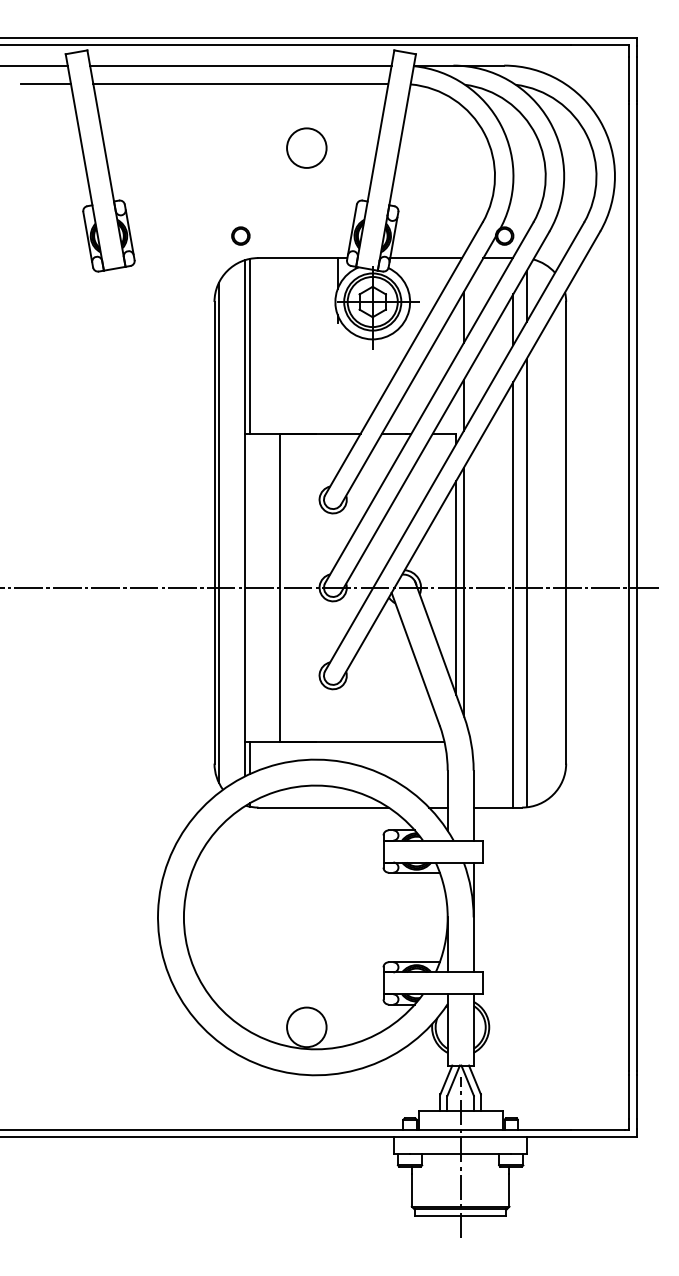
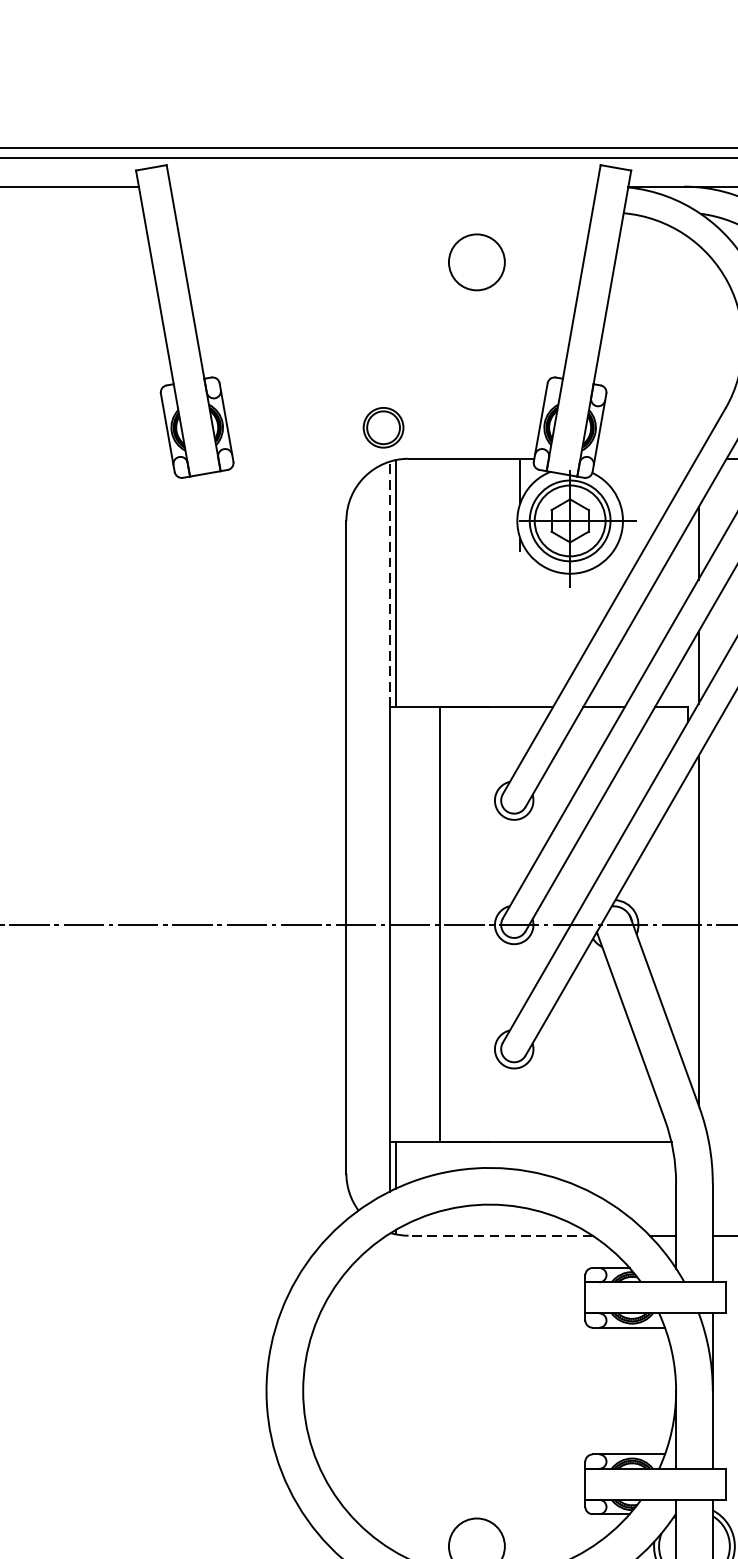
line: (240, 65) -> (383, 186), removed
line: (45, 84) -> (107, 213), removed
line: (240, 84) -> (383, 213), removed
circle: (306, 147) -> (476, 261), moved
circle: (240, 235) -> (383, 426), size x1.6
line: (426, 258) -> (646, 459), removed
line: (245, 347) -> (390, 585), solid -> dashed
line: (218, 532) -> (352, 846), removed
line: (456, 587) -> (688, 924), removed
line: (323, 807) -> (500, 1235), solid -> dashed

